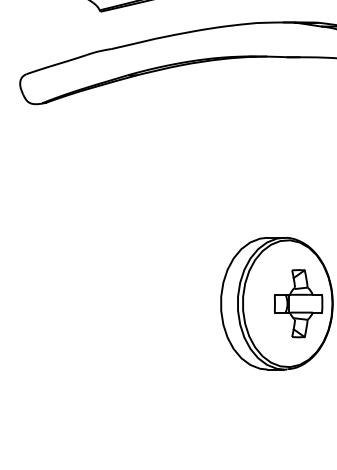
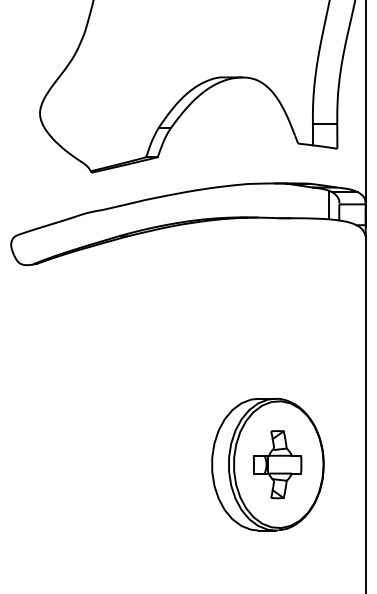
part: (298, 303) -> (277, 464), moved

